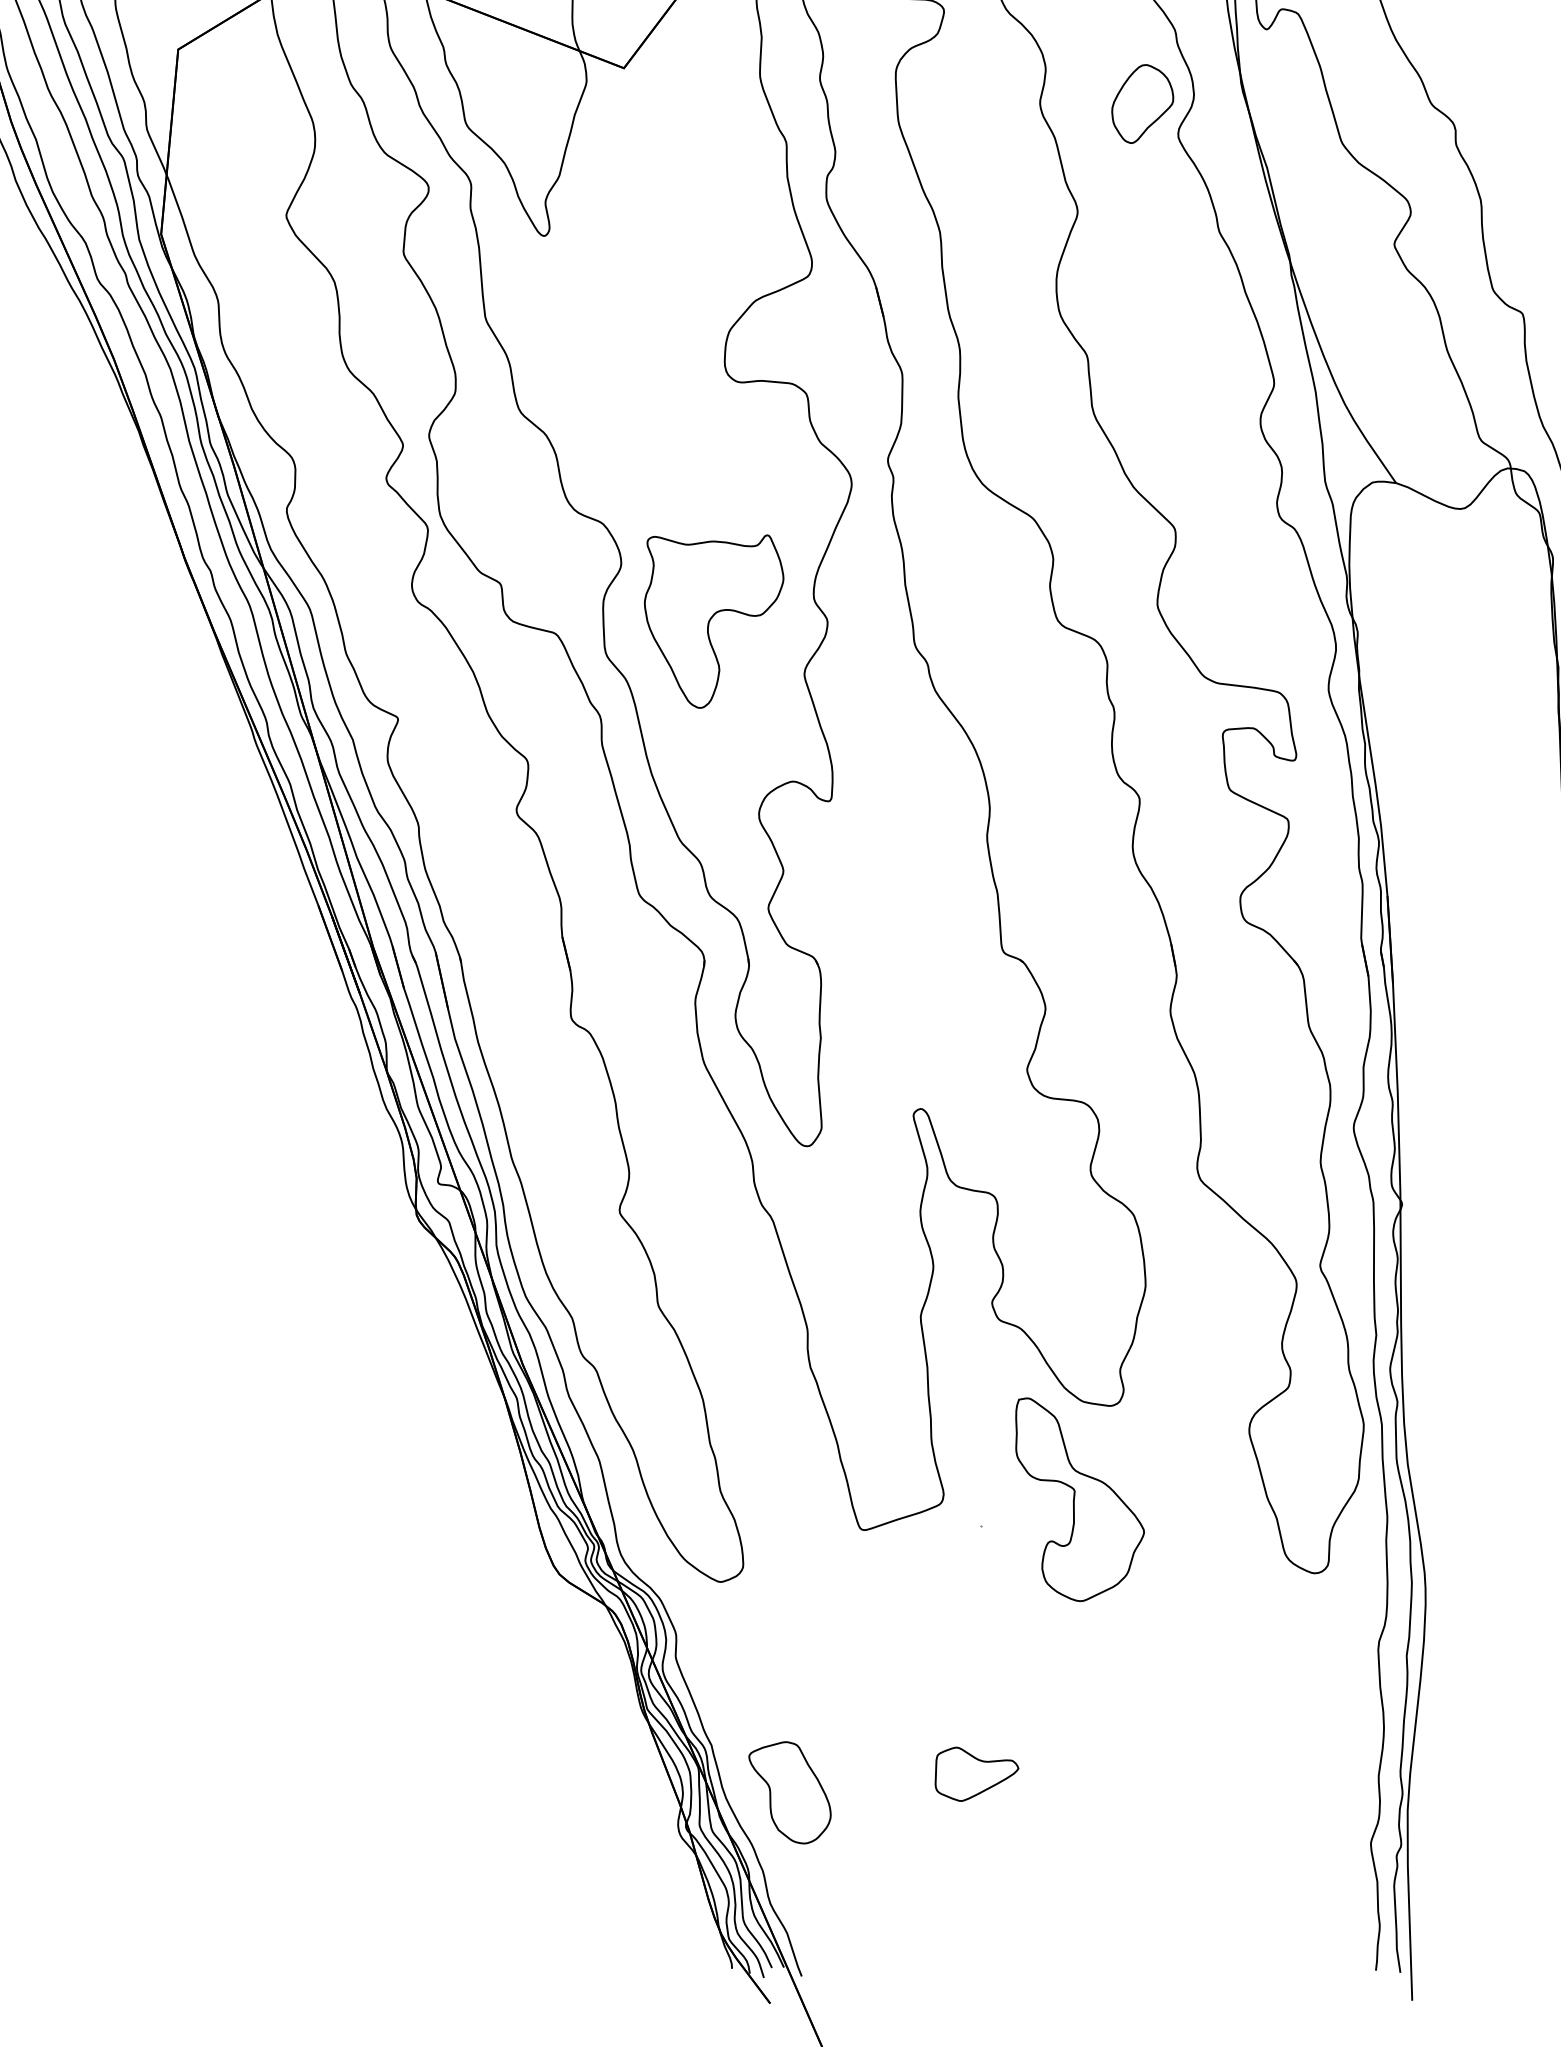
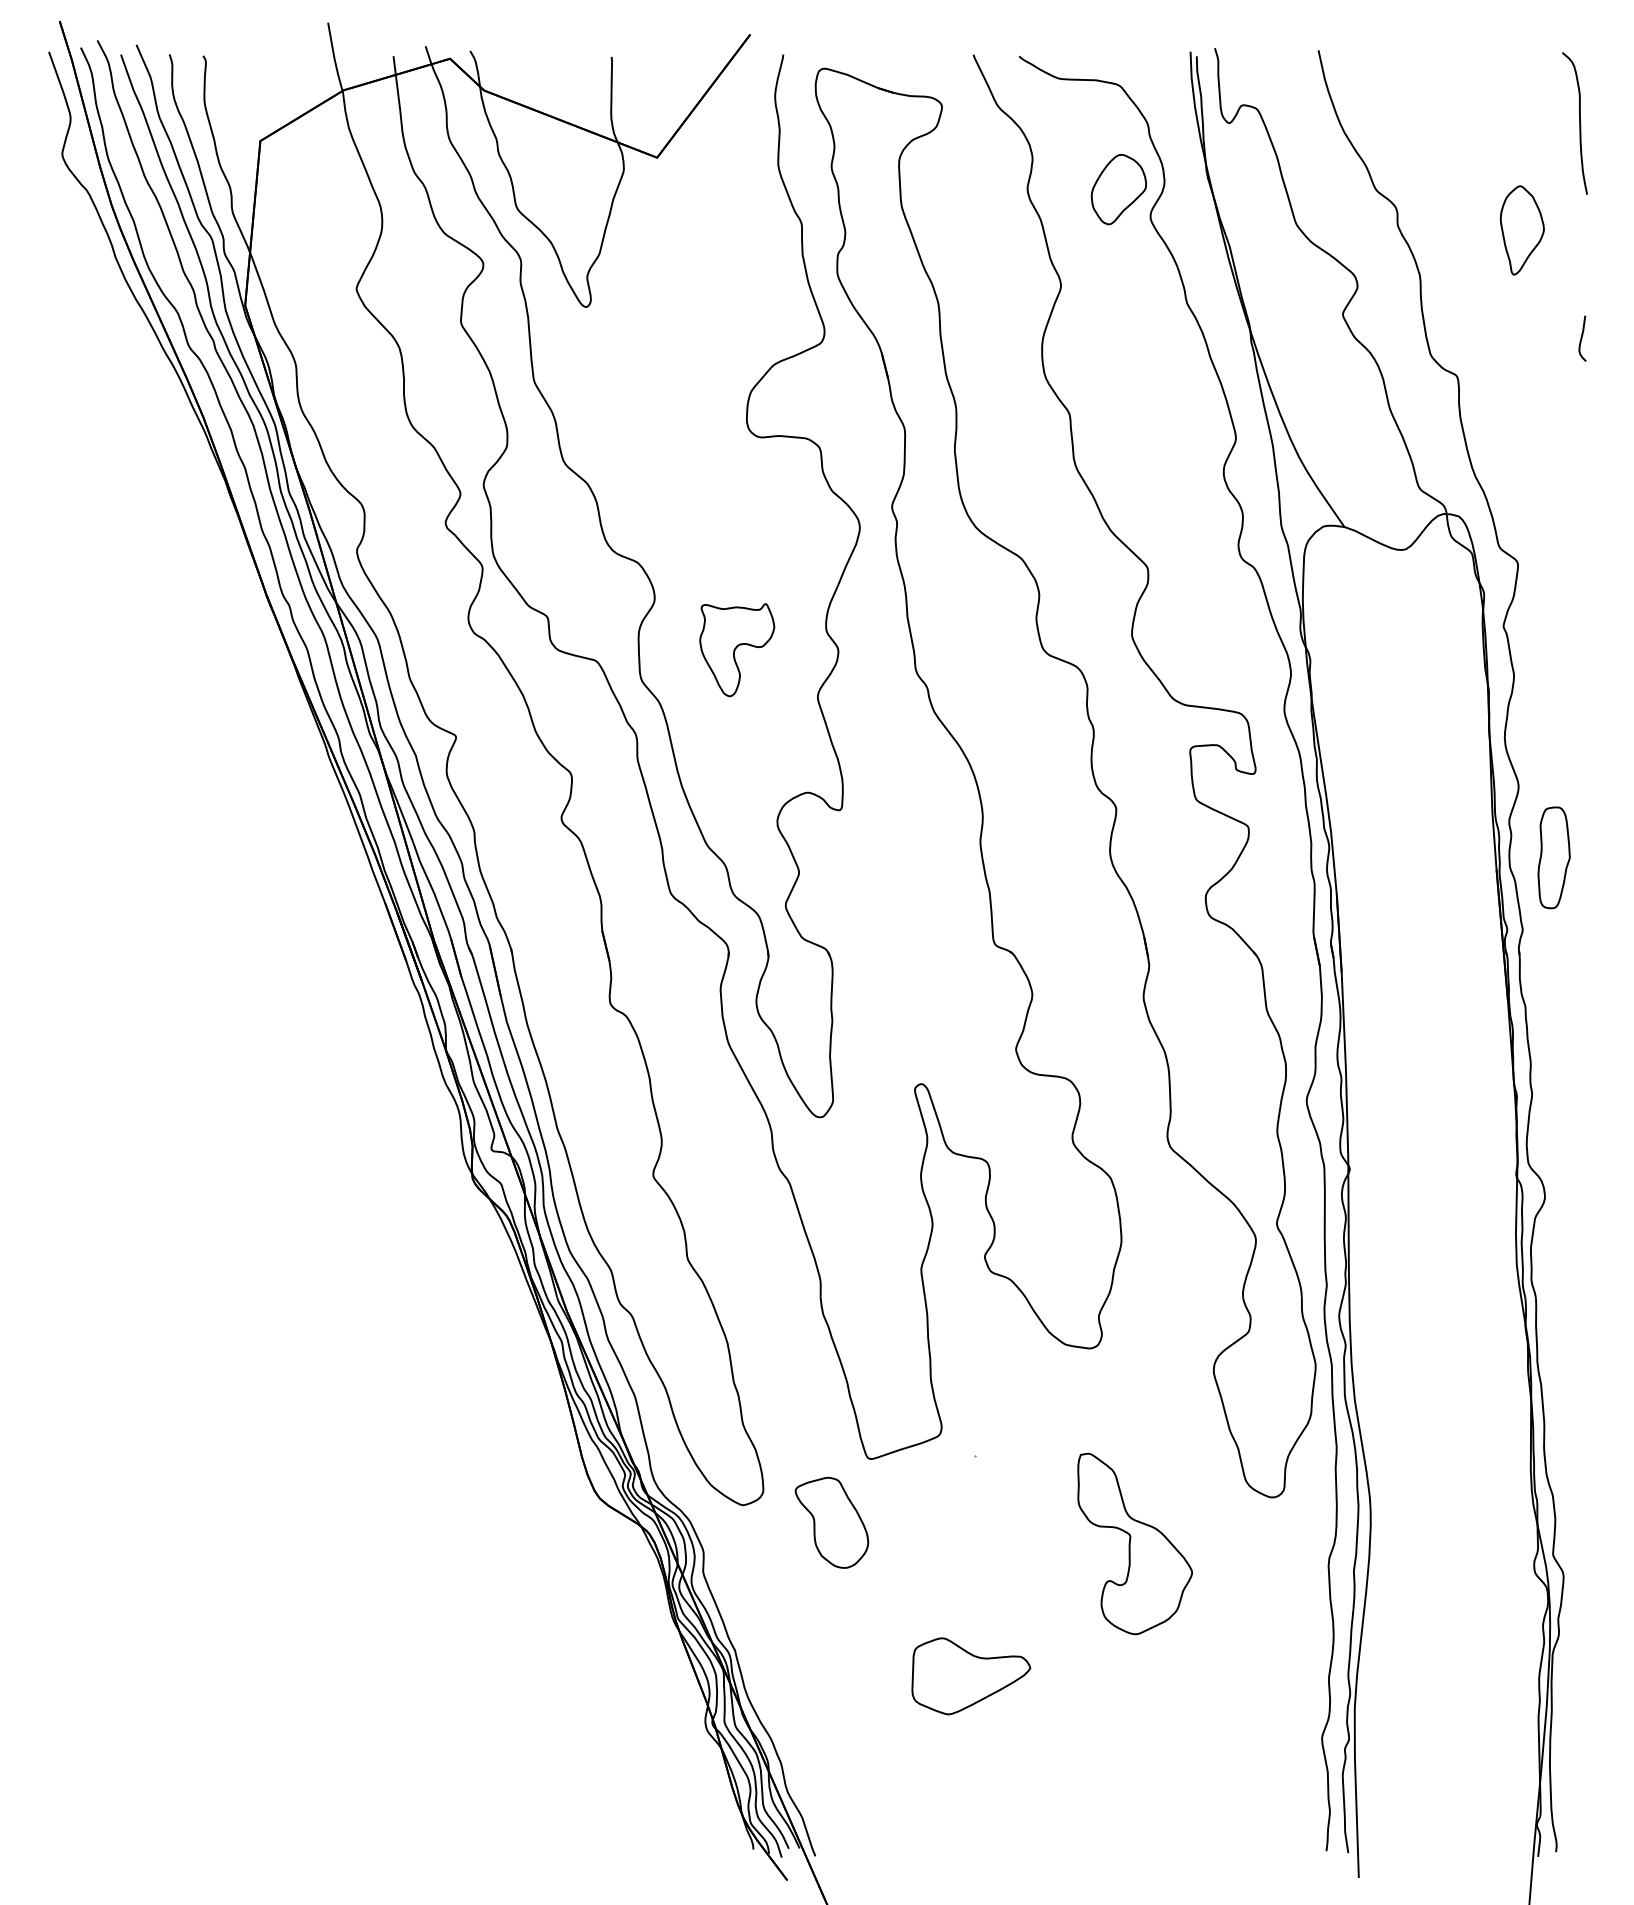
part: (713, 620) -> (736, 649), size x0.6
part: (1079, 1499) -> (1134, 1543), moved
part: (977, 1774) -> (971, 1676), size x1.6
part: (789, 1792) -> (831, 1522), moved

